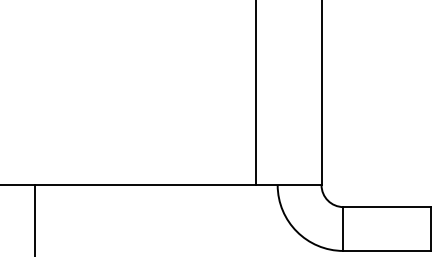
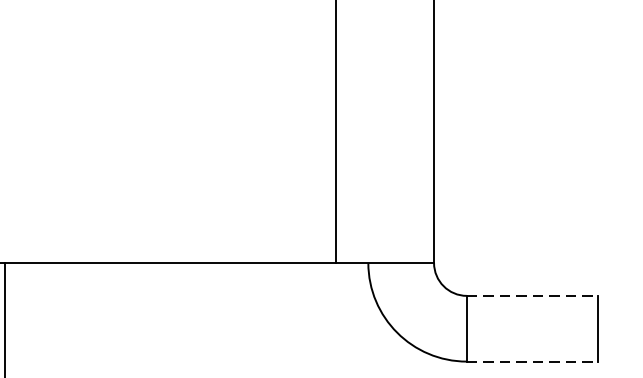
line: (387, 207) -> (532, 296), solid -> dashed
line: (387, 250) -> (532, 360), solid -> dashed

